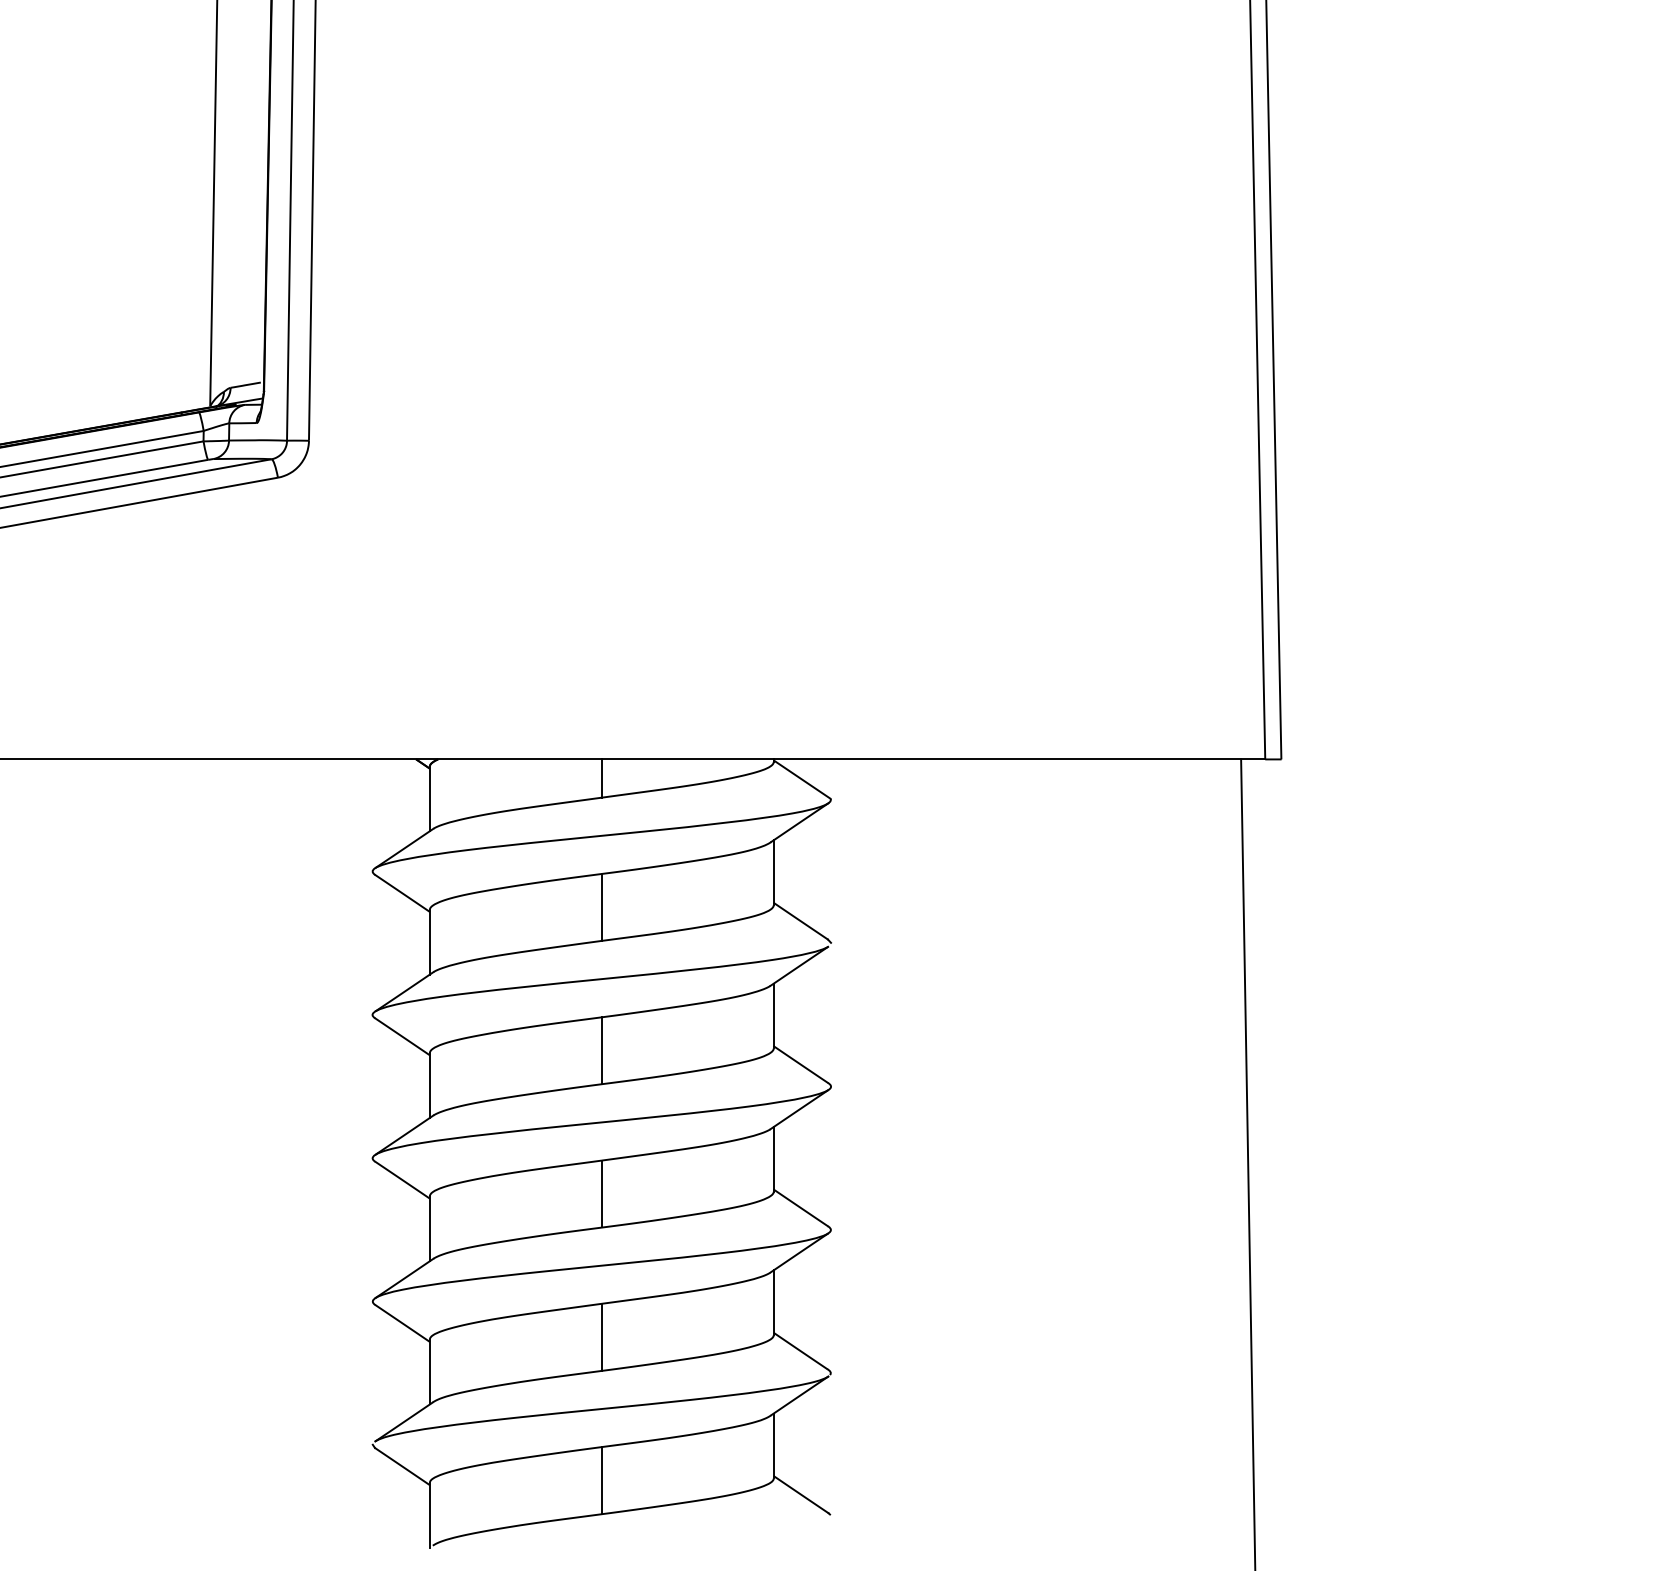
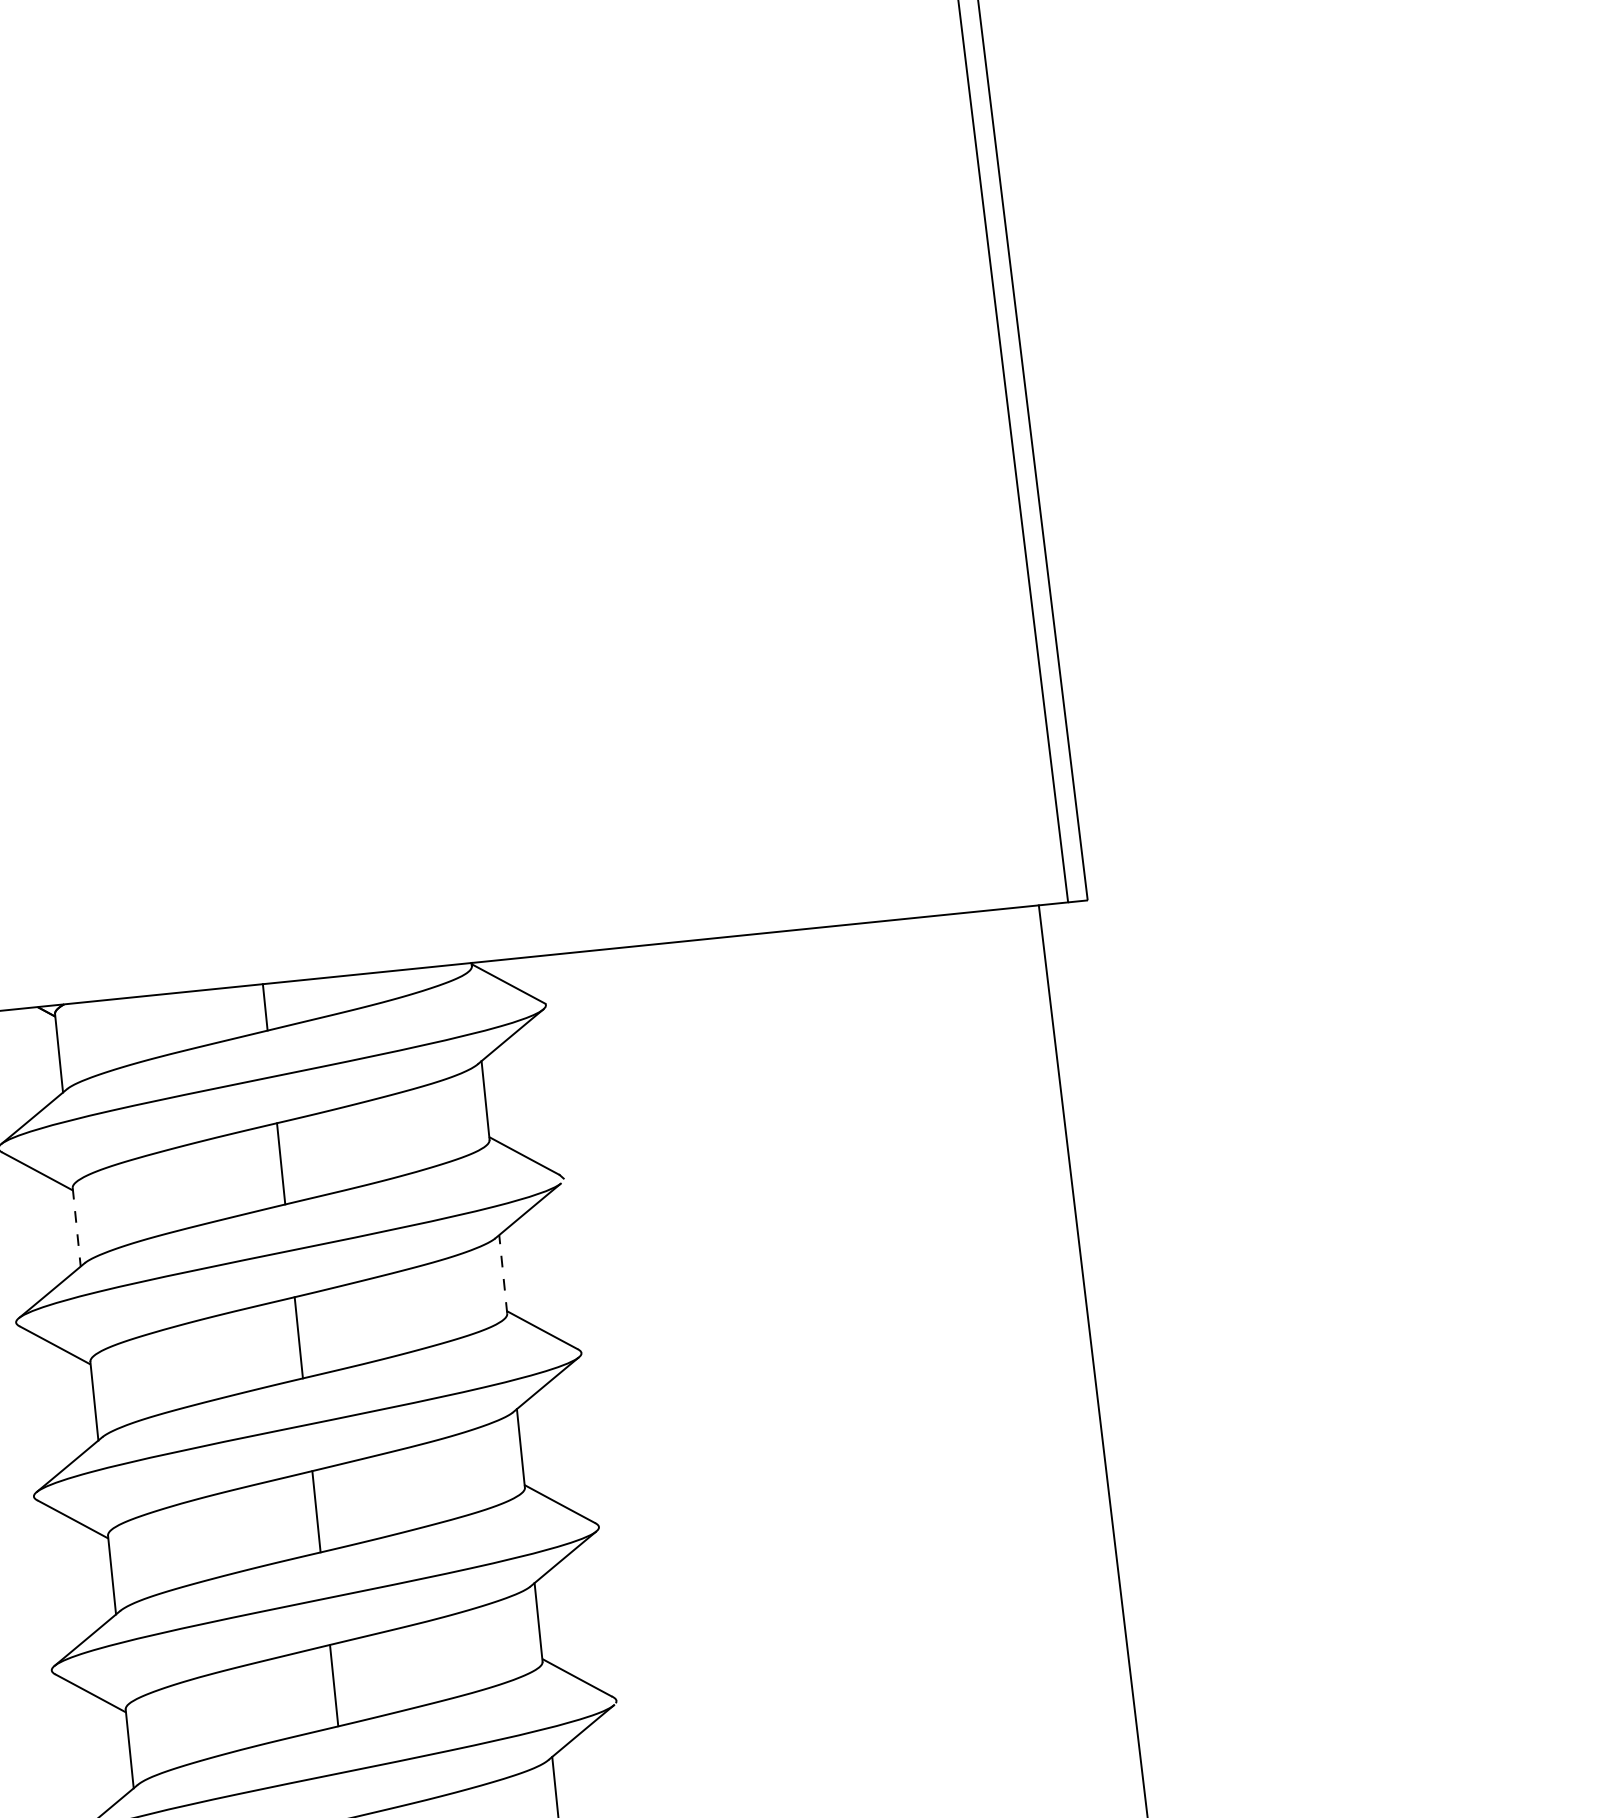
line: (429, 942) -> (76, 1227), solid -> dashed
line: (773, 1015) -> (502, 1273), solid -> dashed

